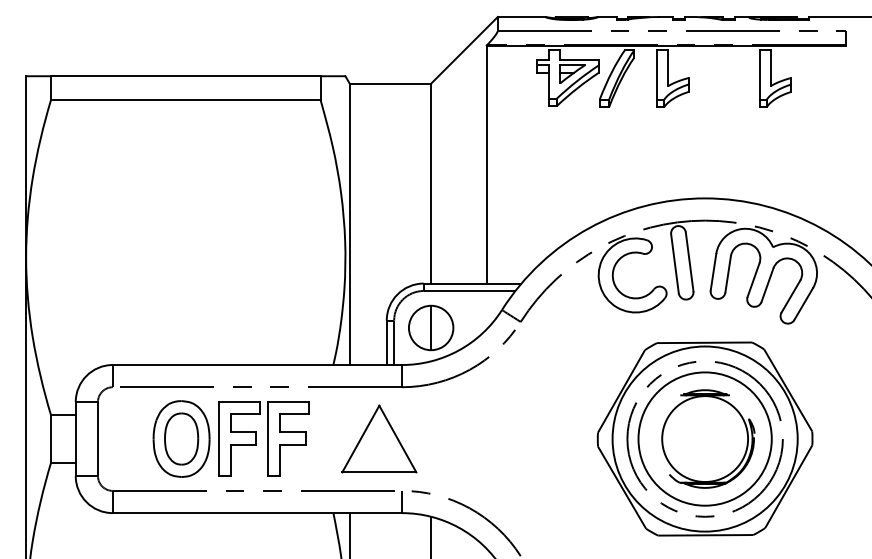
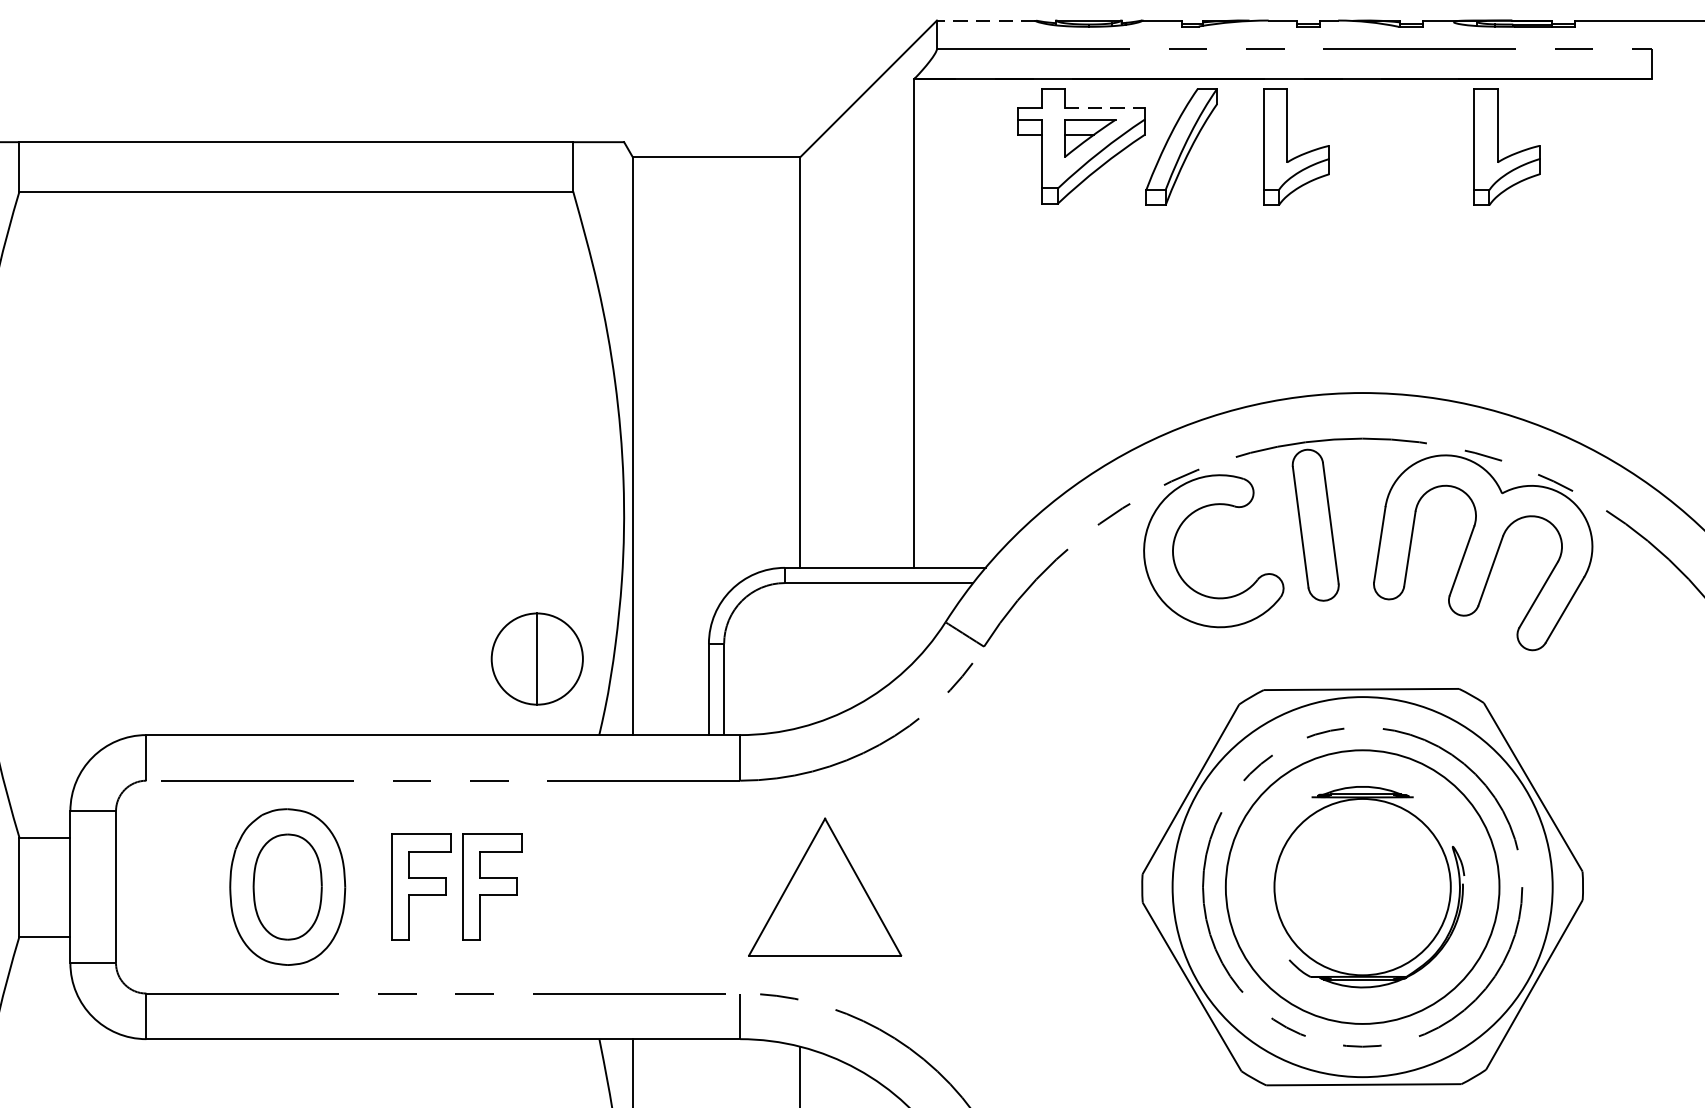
line: (521, 17) -> (985, 21), solid -> dashed
line: (580, 59) -> (1106, 107), solid -> dashed
part: (431, 327) -> (537, 658), moved
part: (263, 438) -> (455, 885), size x0.7
part: (379, 438) -> (825, 885), moved

